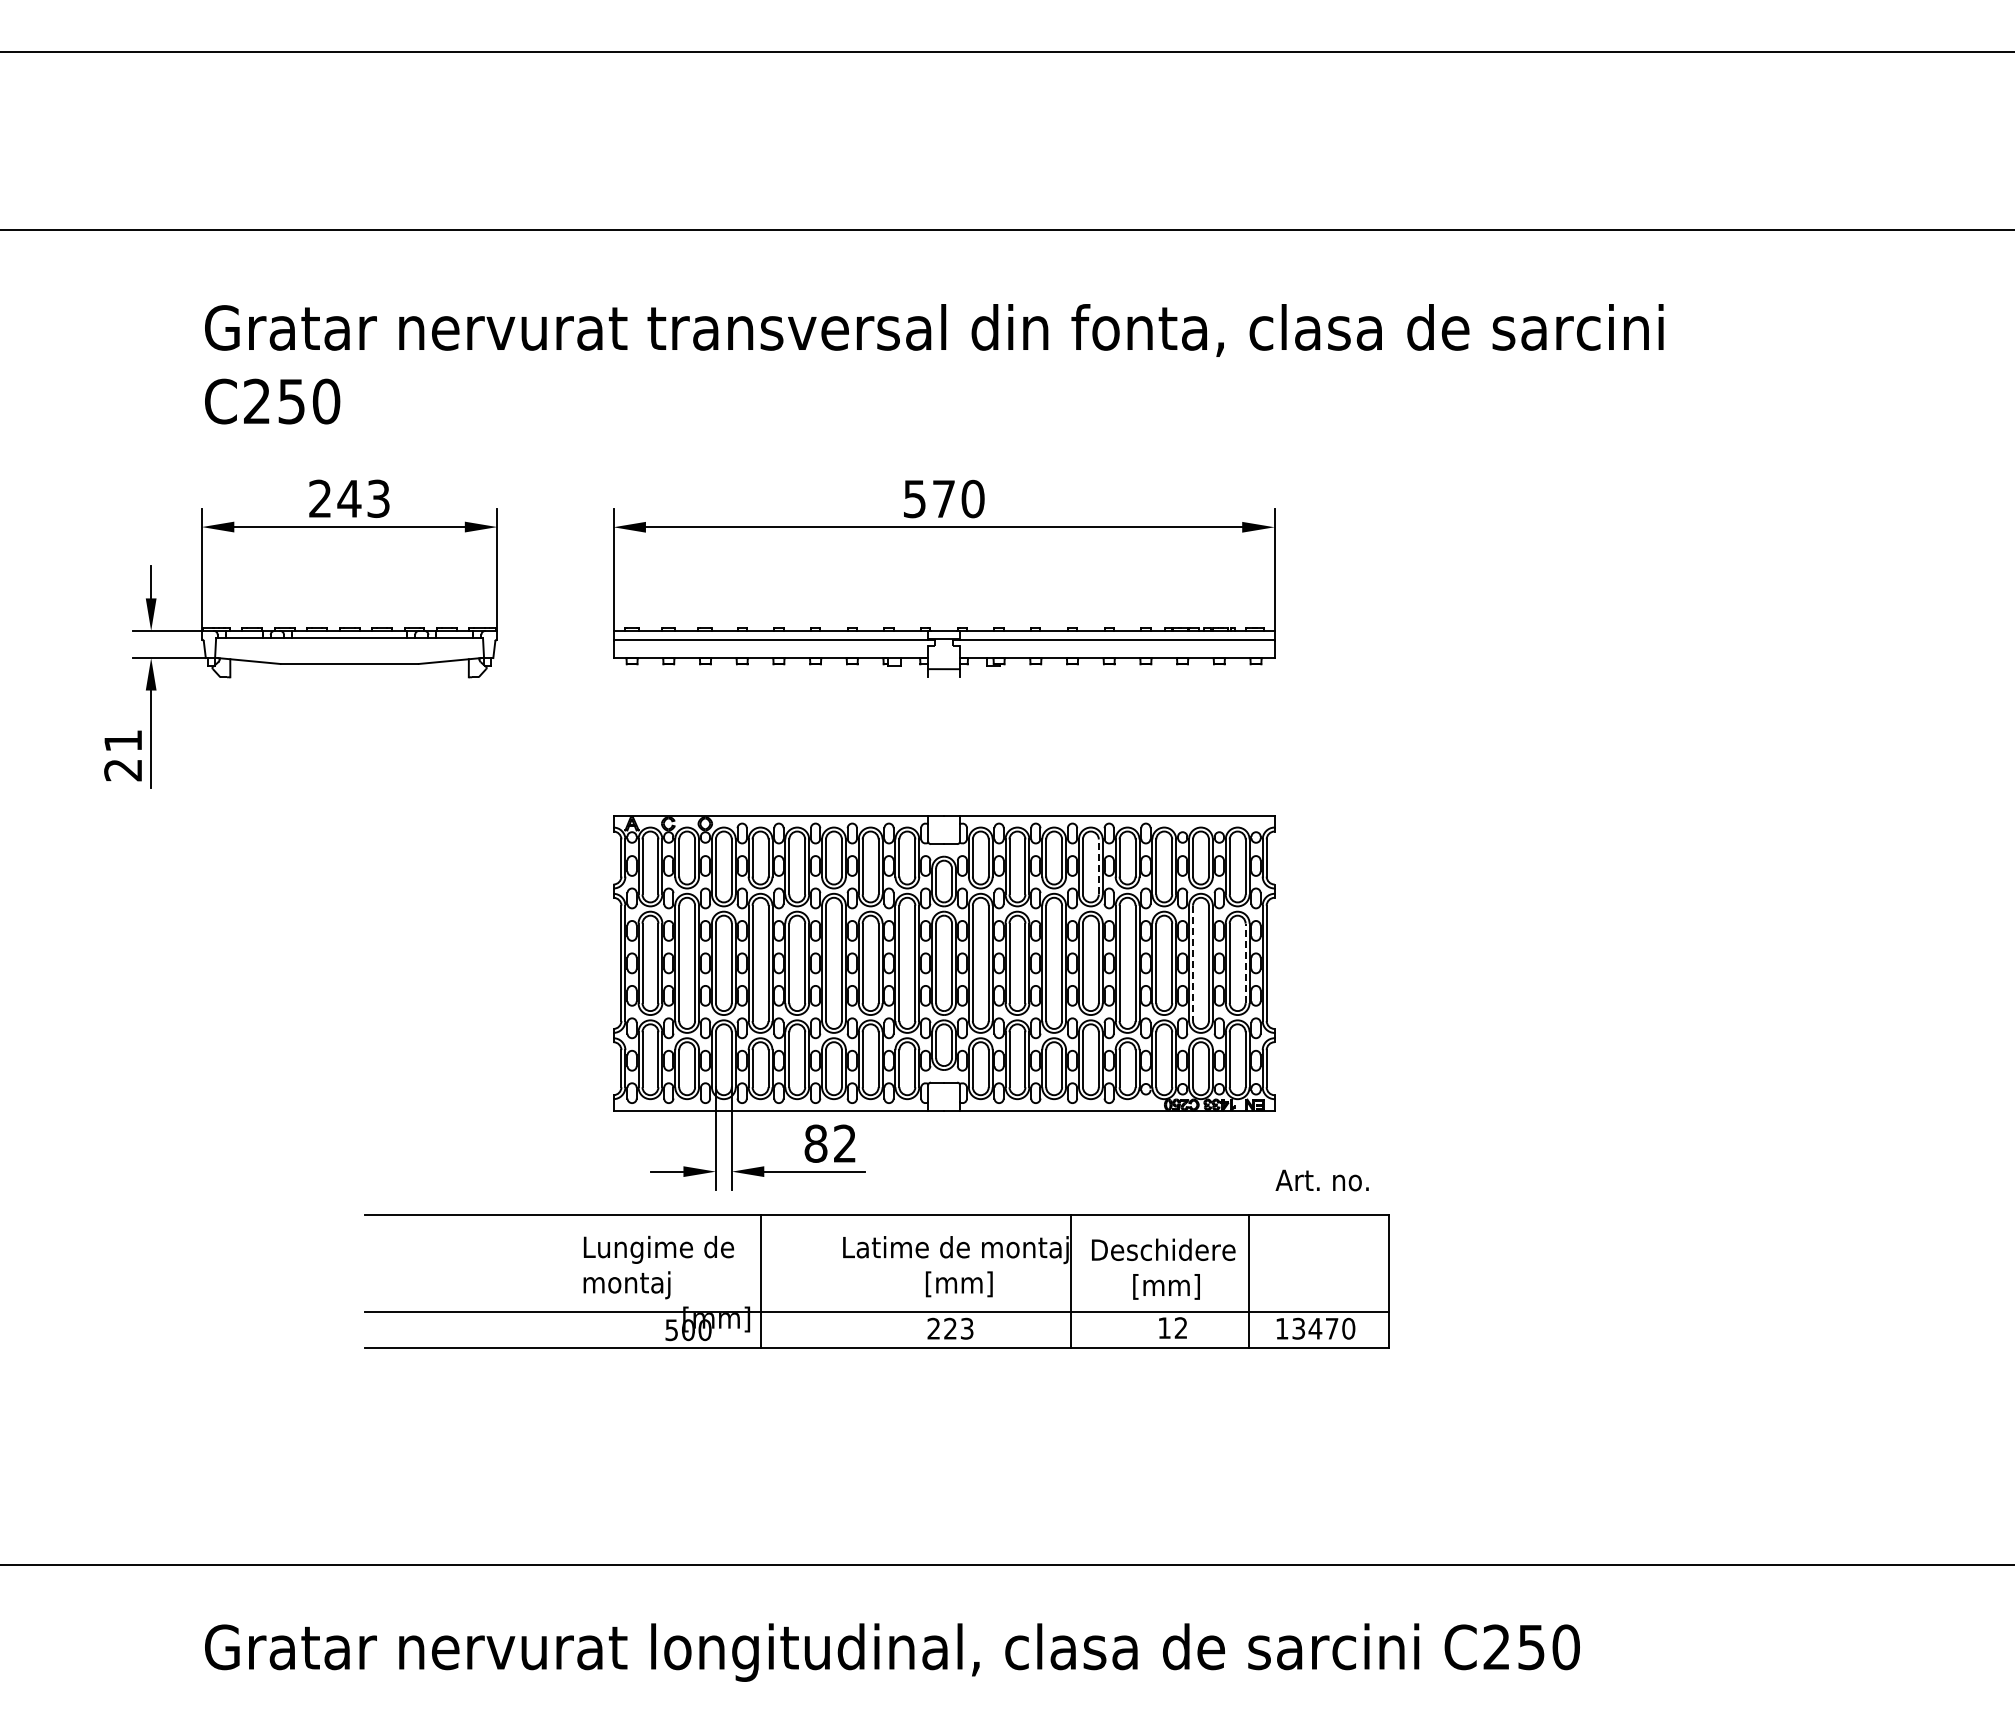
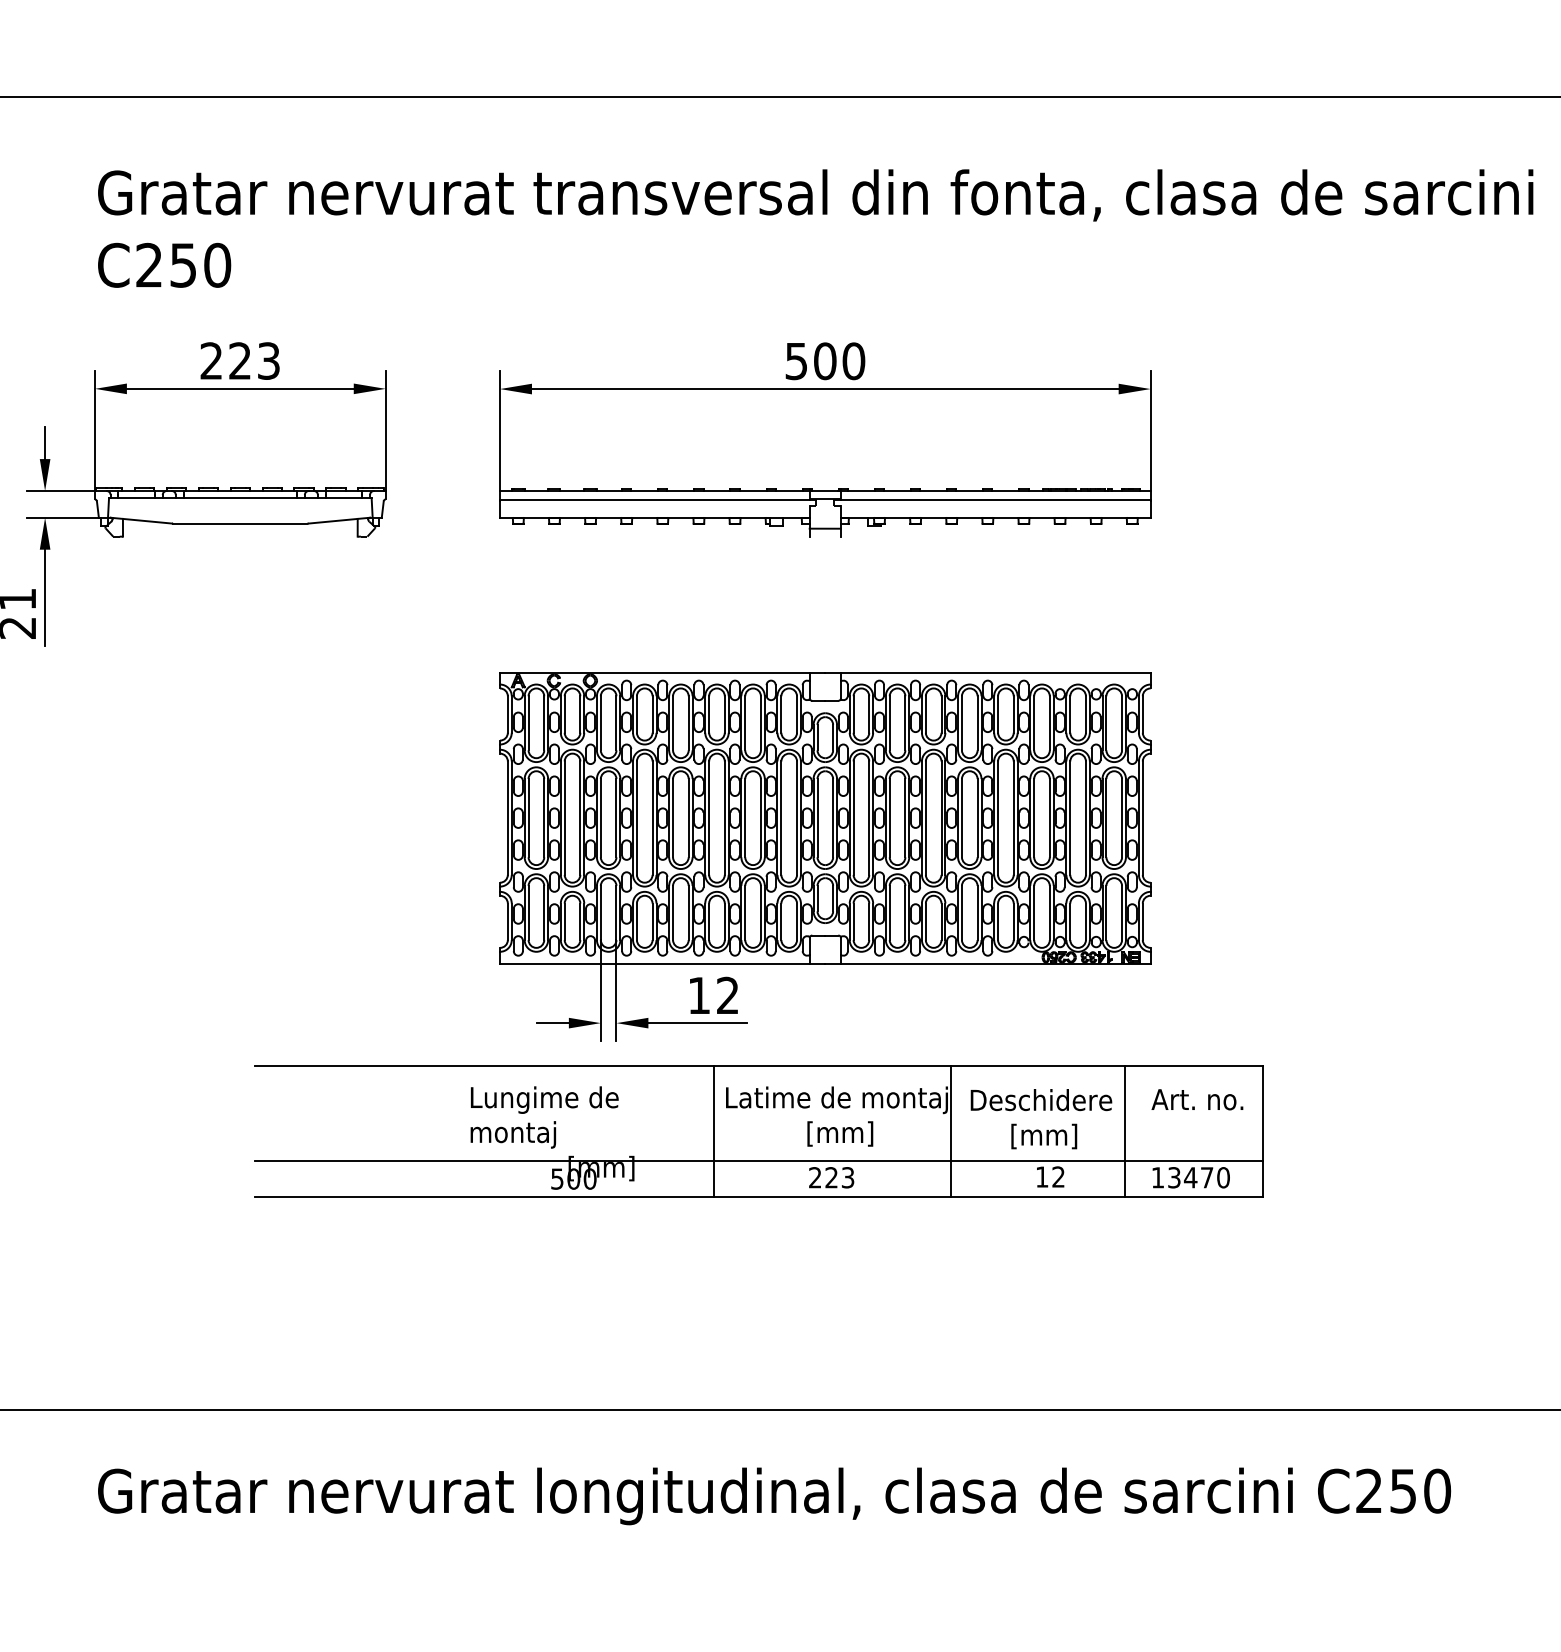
text: (349, 498) -> (240, 360), 243 -> 223
text: (943, 498) -> (824, 360), 570 -> 500
line: (1098, 866) -> (977, 722), dashed -> solid
line: (1193, 963) -> (1070, 818), dashed -> solid
line: (1245, 963) -> (1121, 818), dashed -> solid
text: (815, 1143) -> (698, 995), 82 -> 12
text: (1321, 1180) -> (1196, 1099), moved
line: (760, 1281) -> (713, 1131), moved

